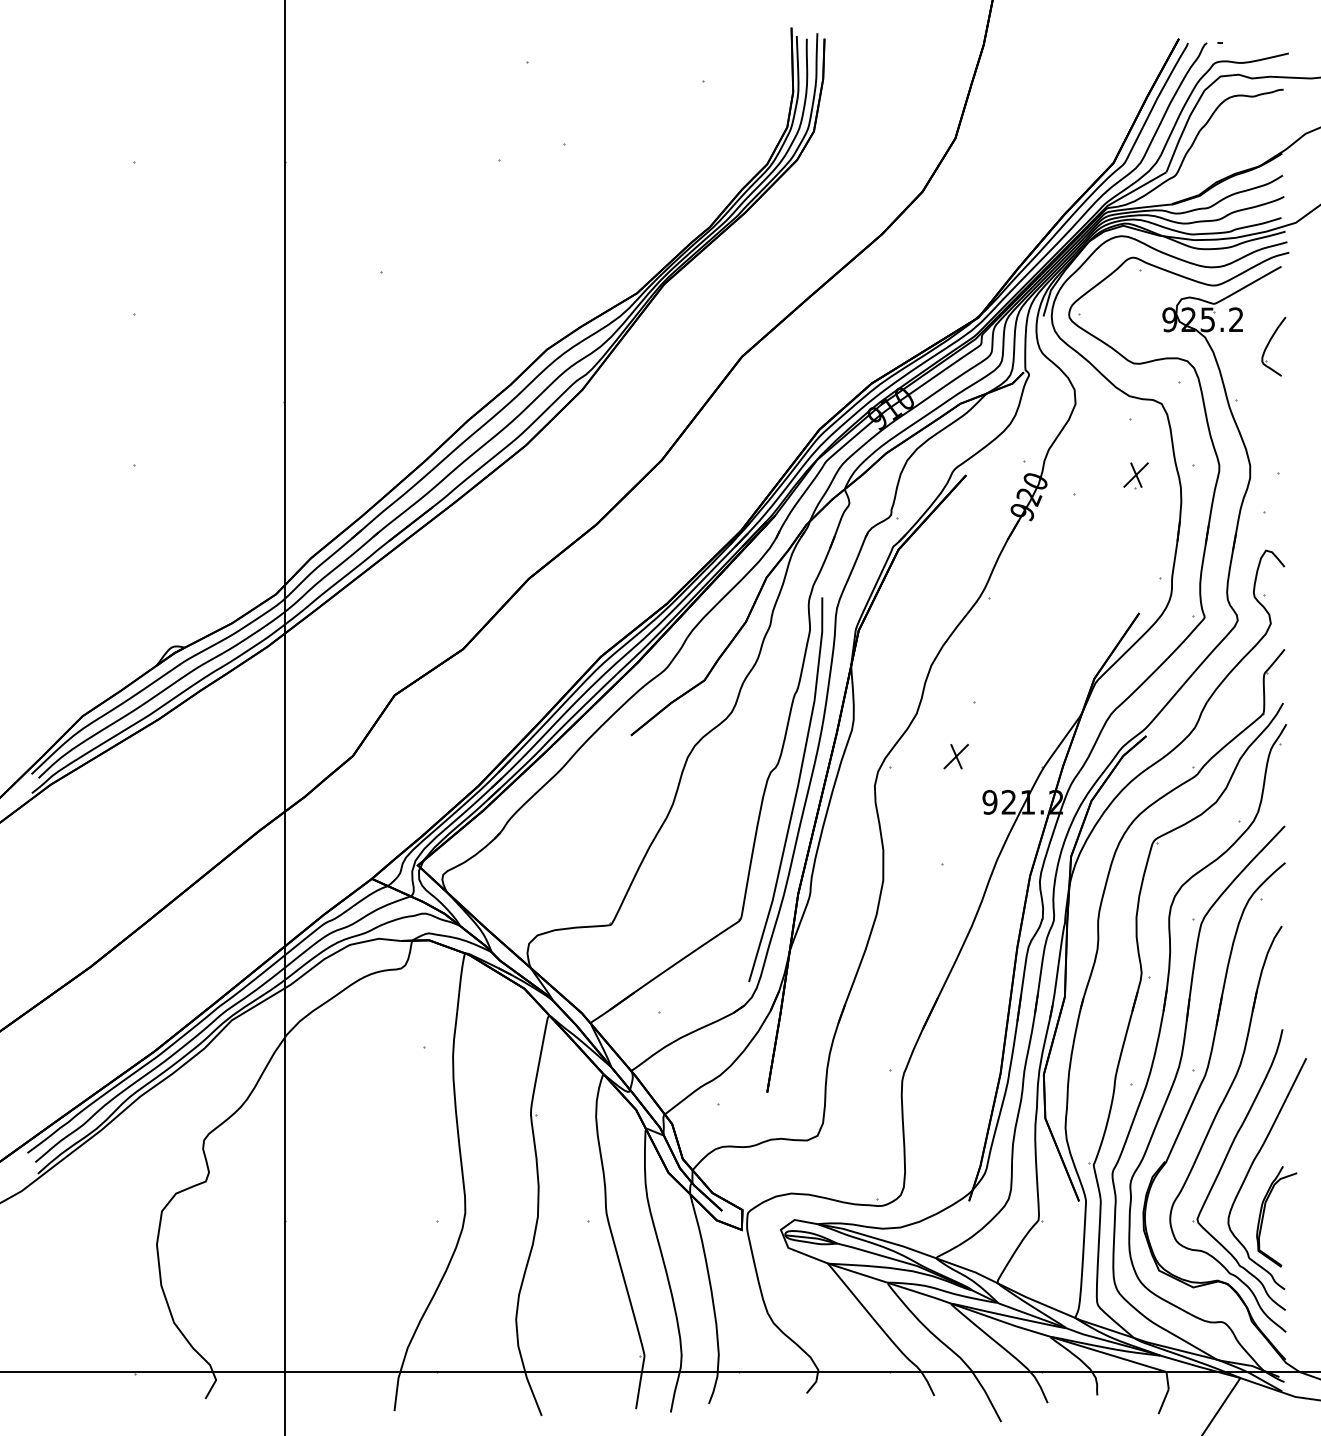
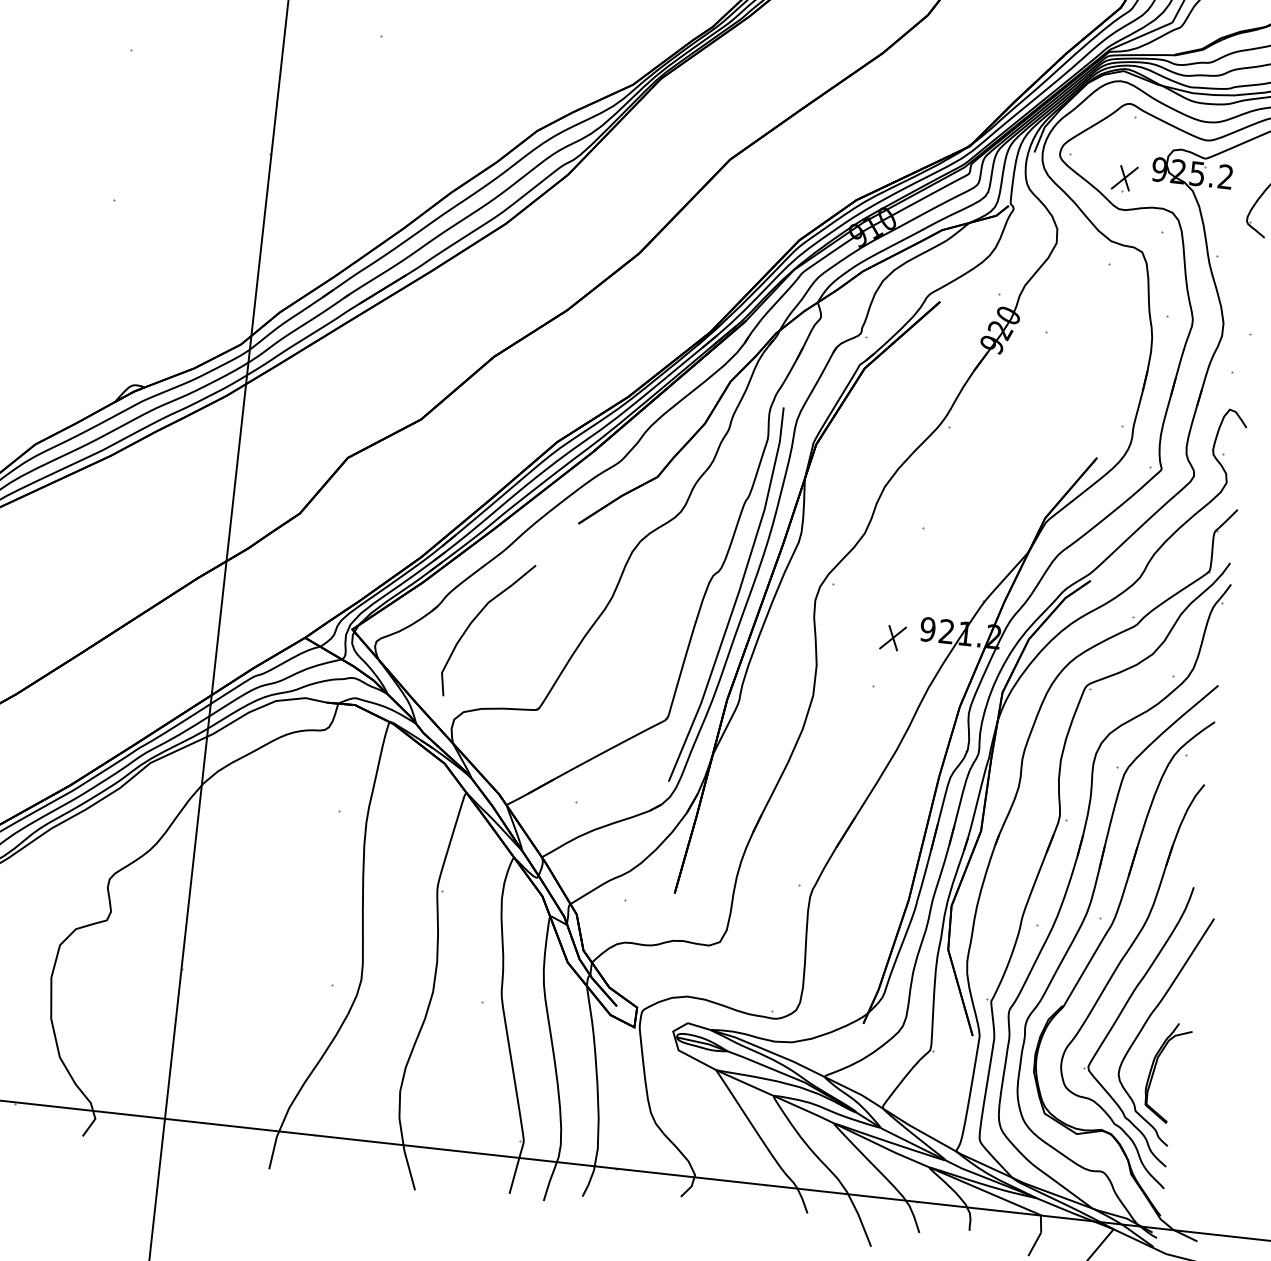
part: (1135, 475) -> (1124, 178), moved
part: (955, 756) -> (892, 637), moved
curve: (540, 840) -> (476, 618), added

